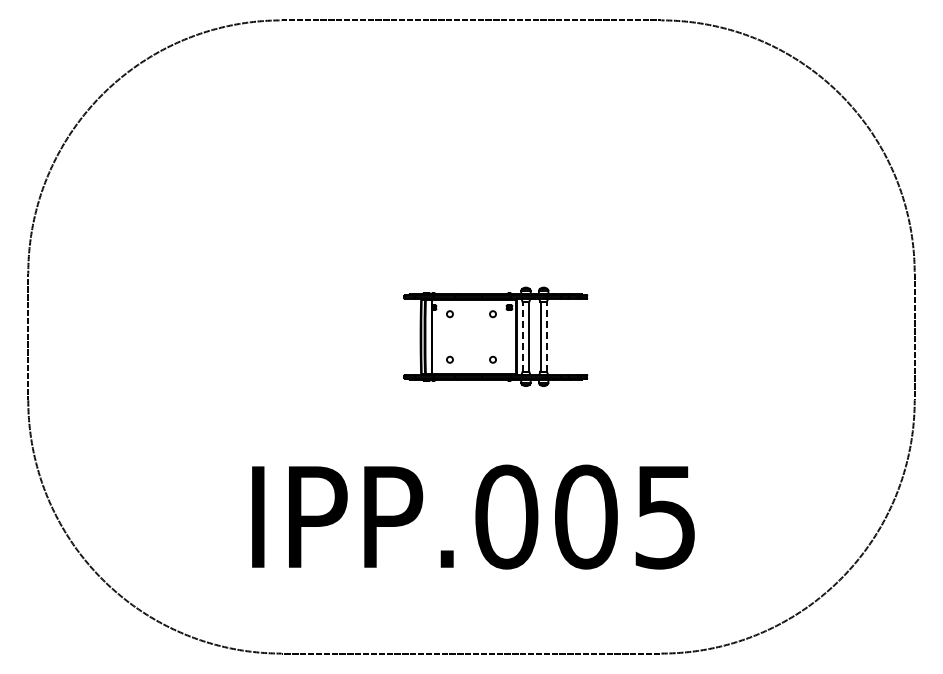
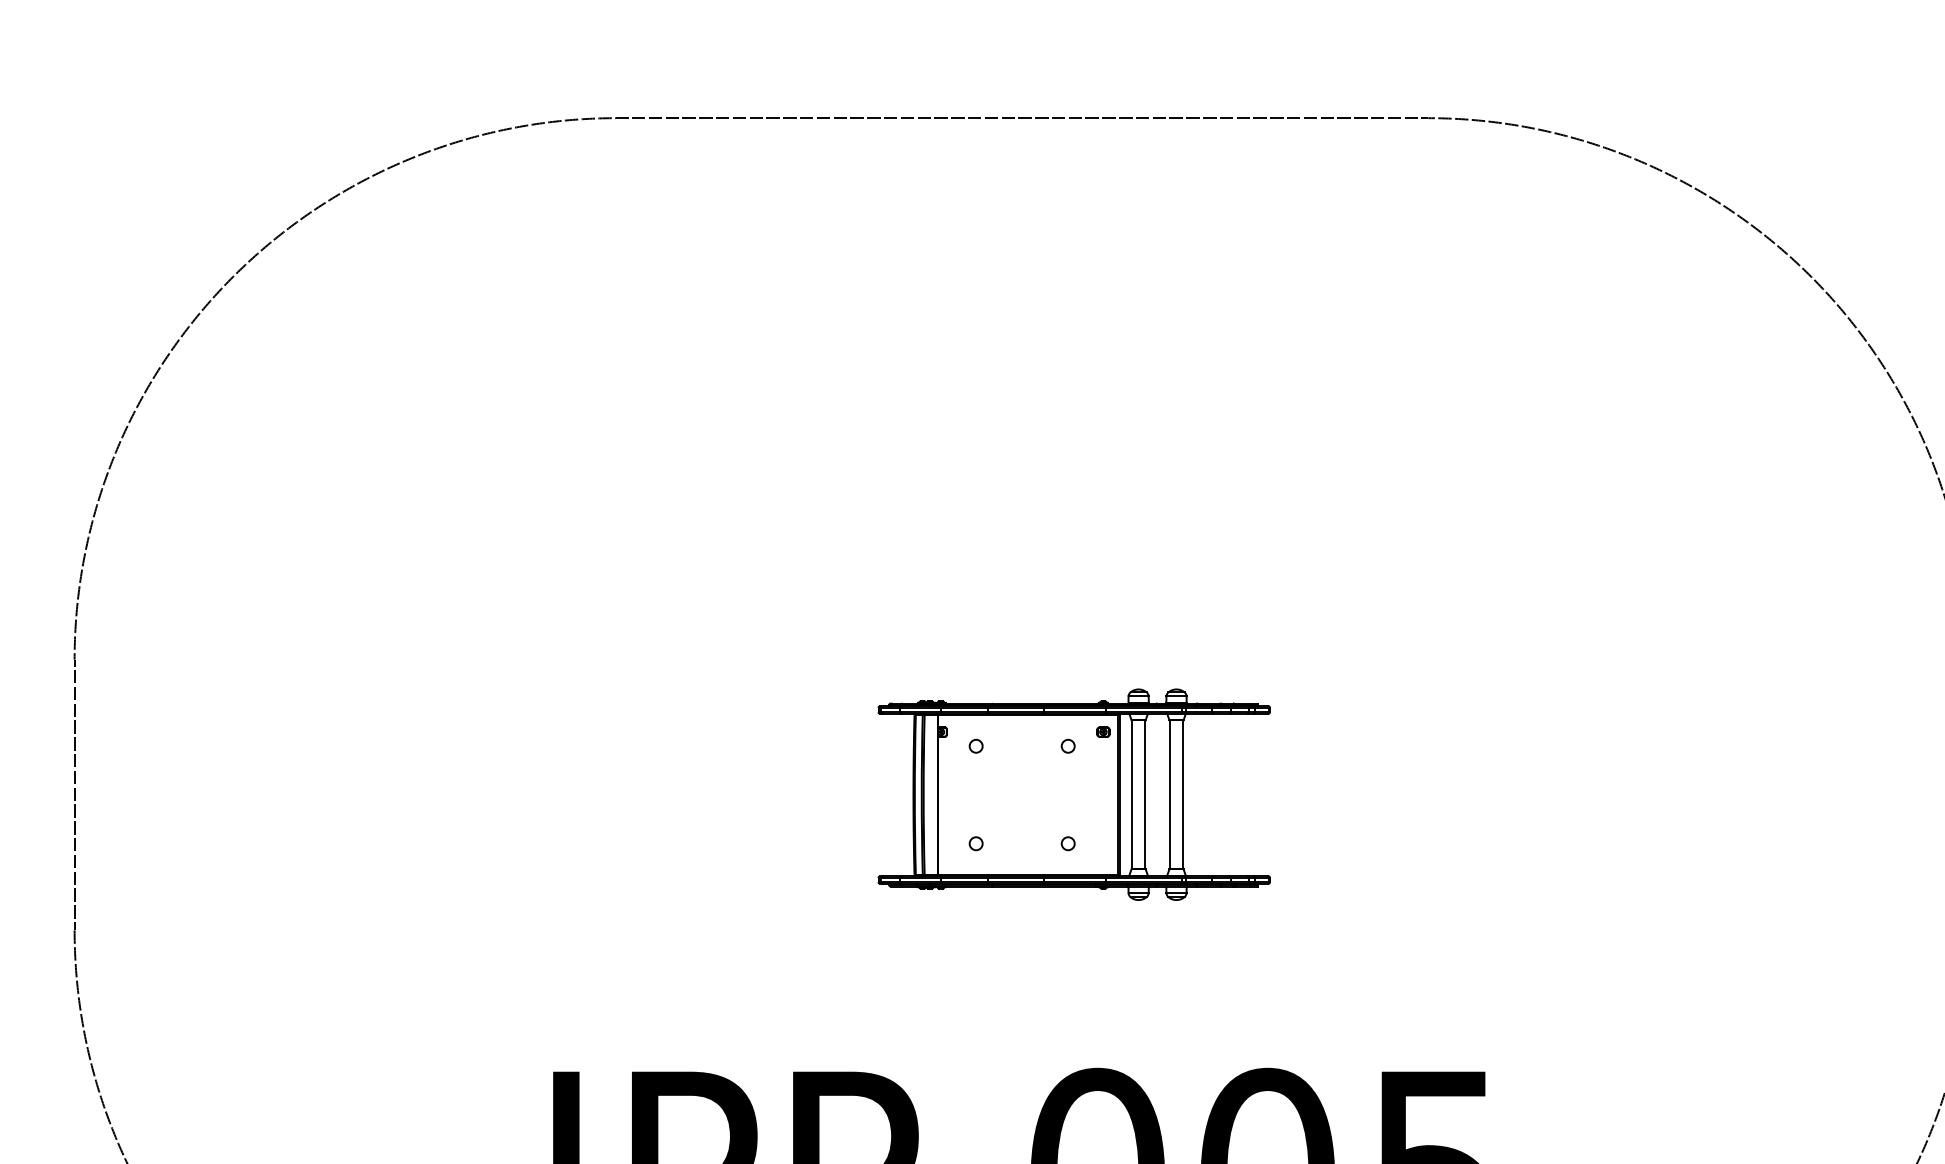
line: (522, 336) -> (1131, 793), dashed -> solid
line: (546, 336) -> (1182, 793), dashed -> solid

